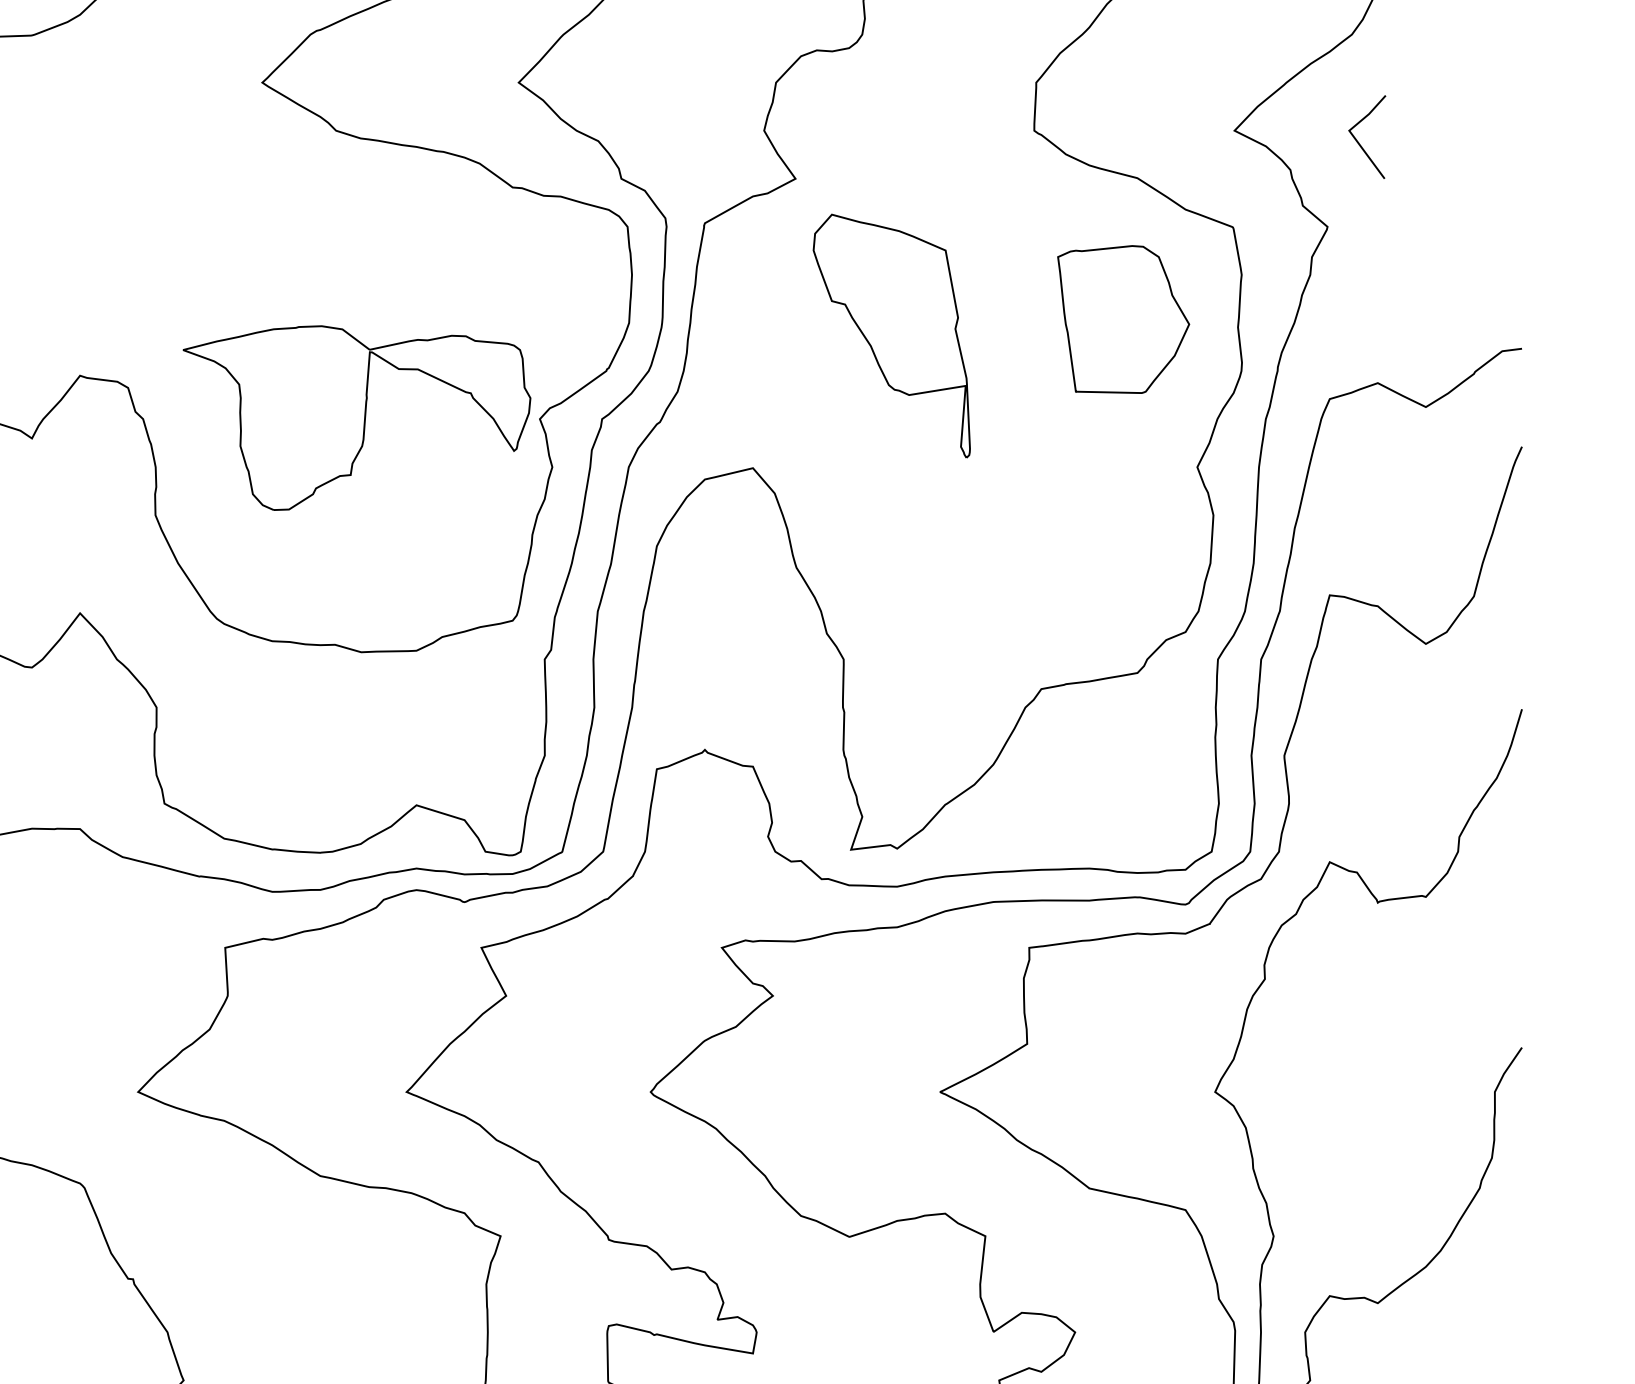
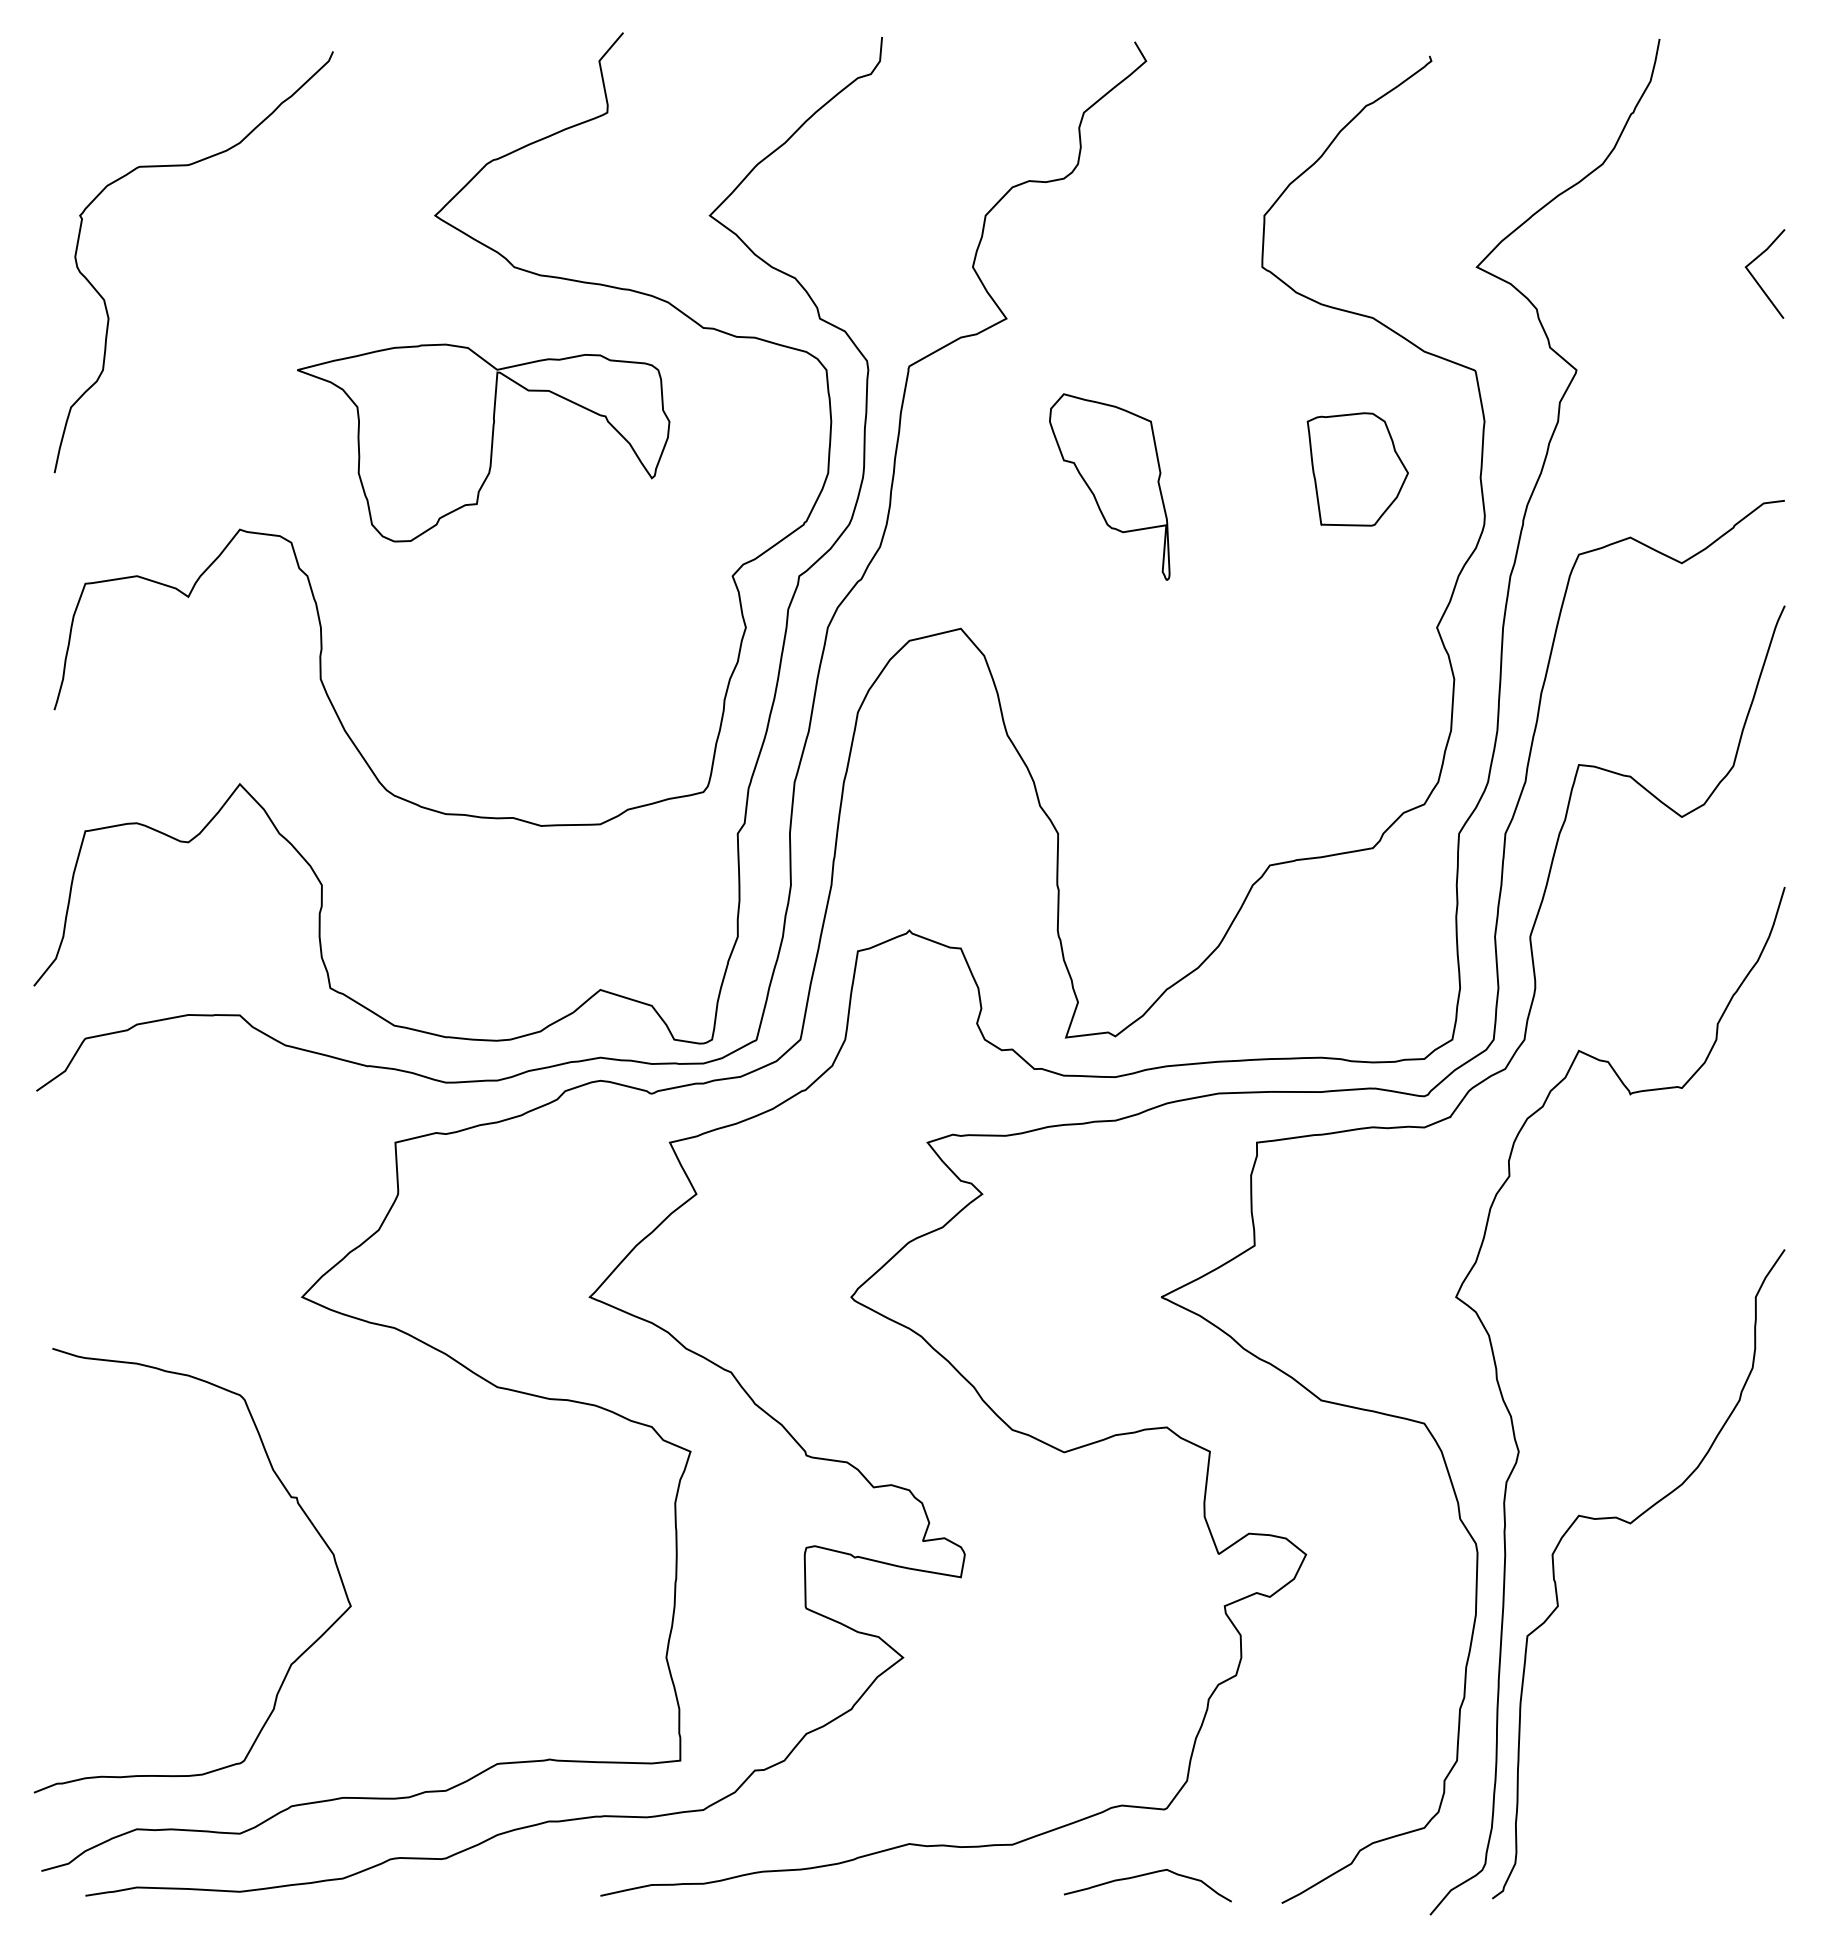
curve: (1359, 142) -> (1756, 279), moved
part: (1123, 319) -> (1357, 469), size x0.71
part: (891, 335) -> (1109, 486), size x0.71
part: (356, 417) -> (483, 442), moved

